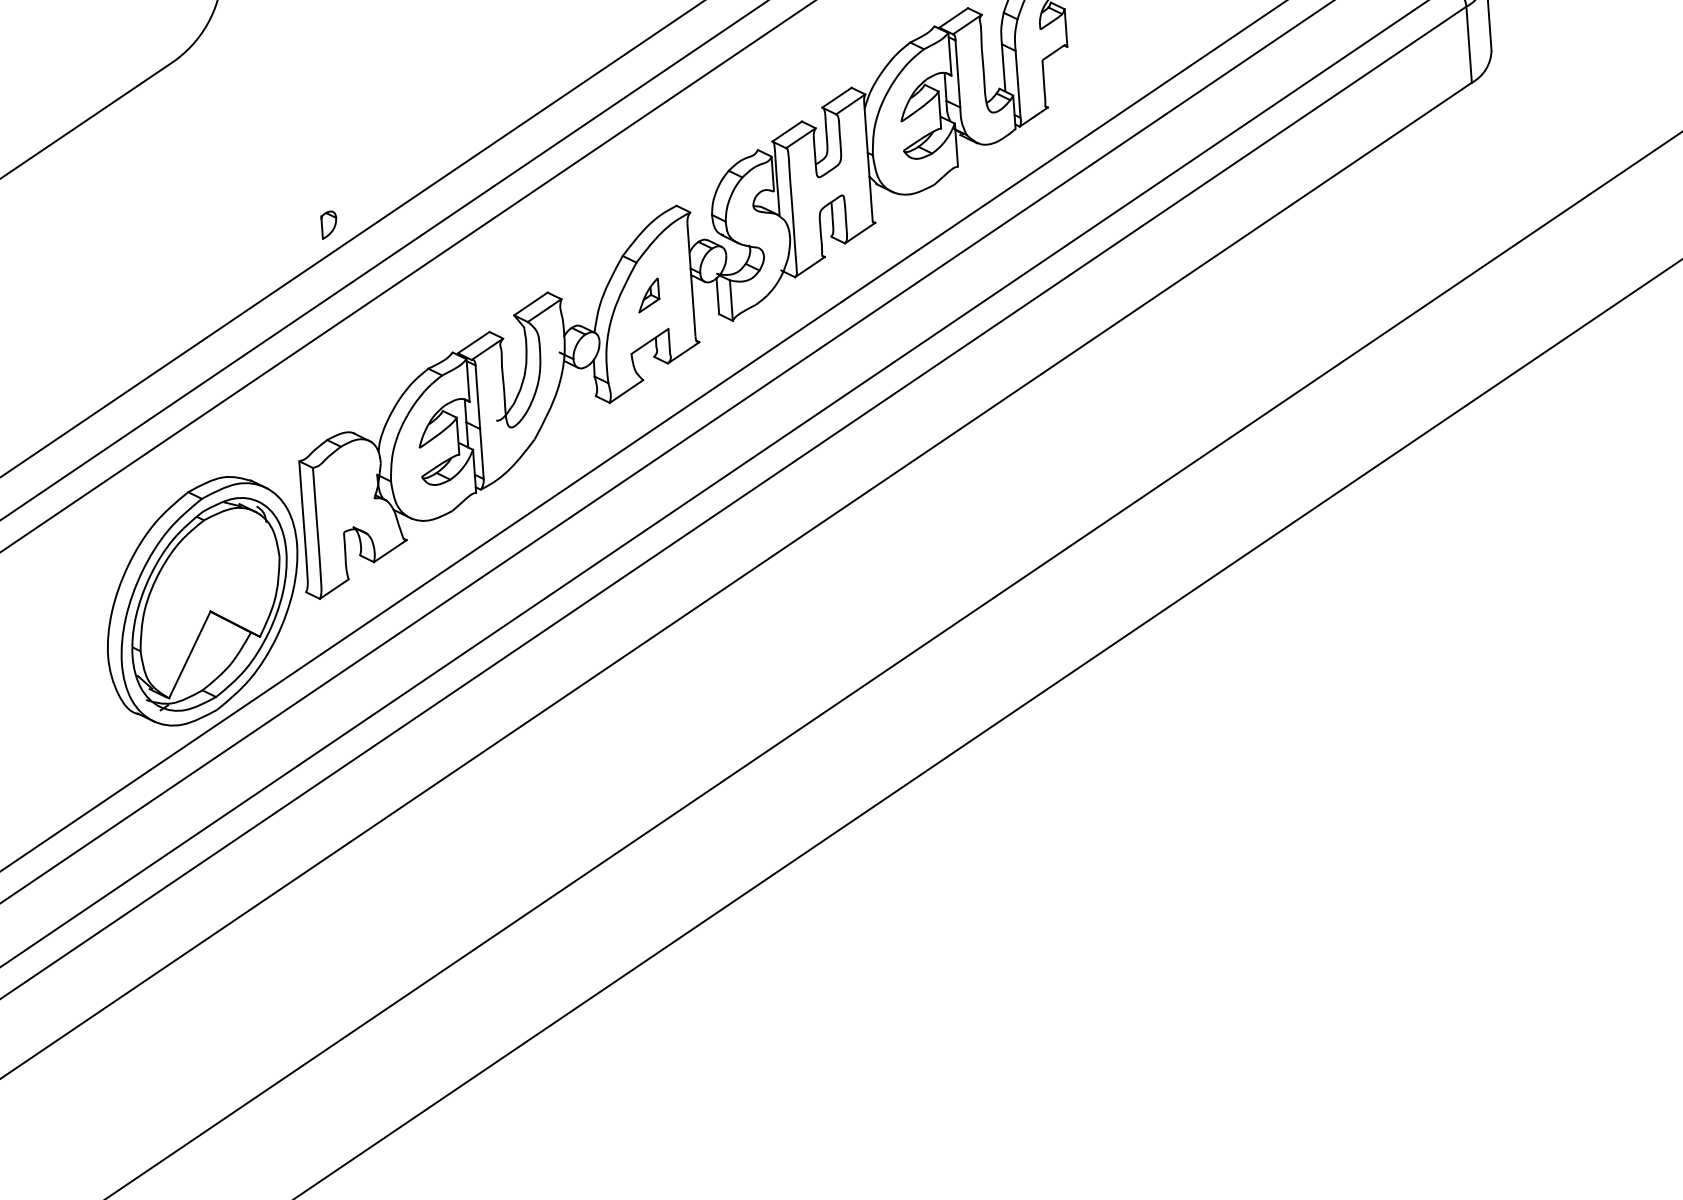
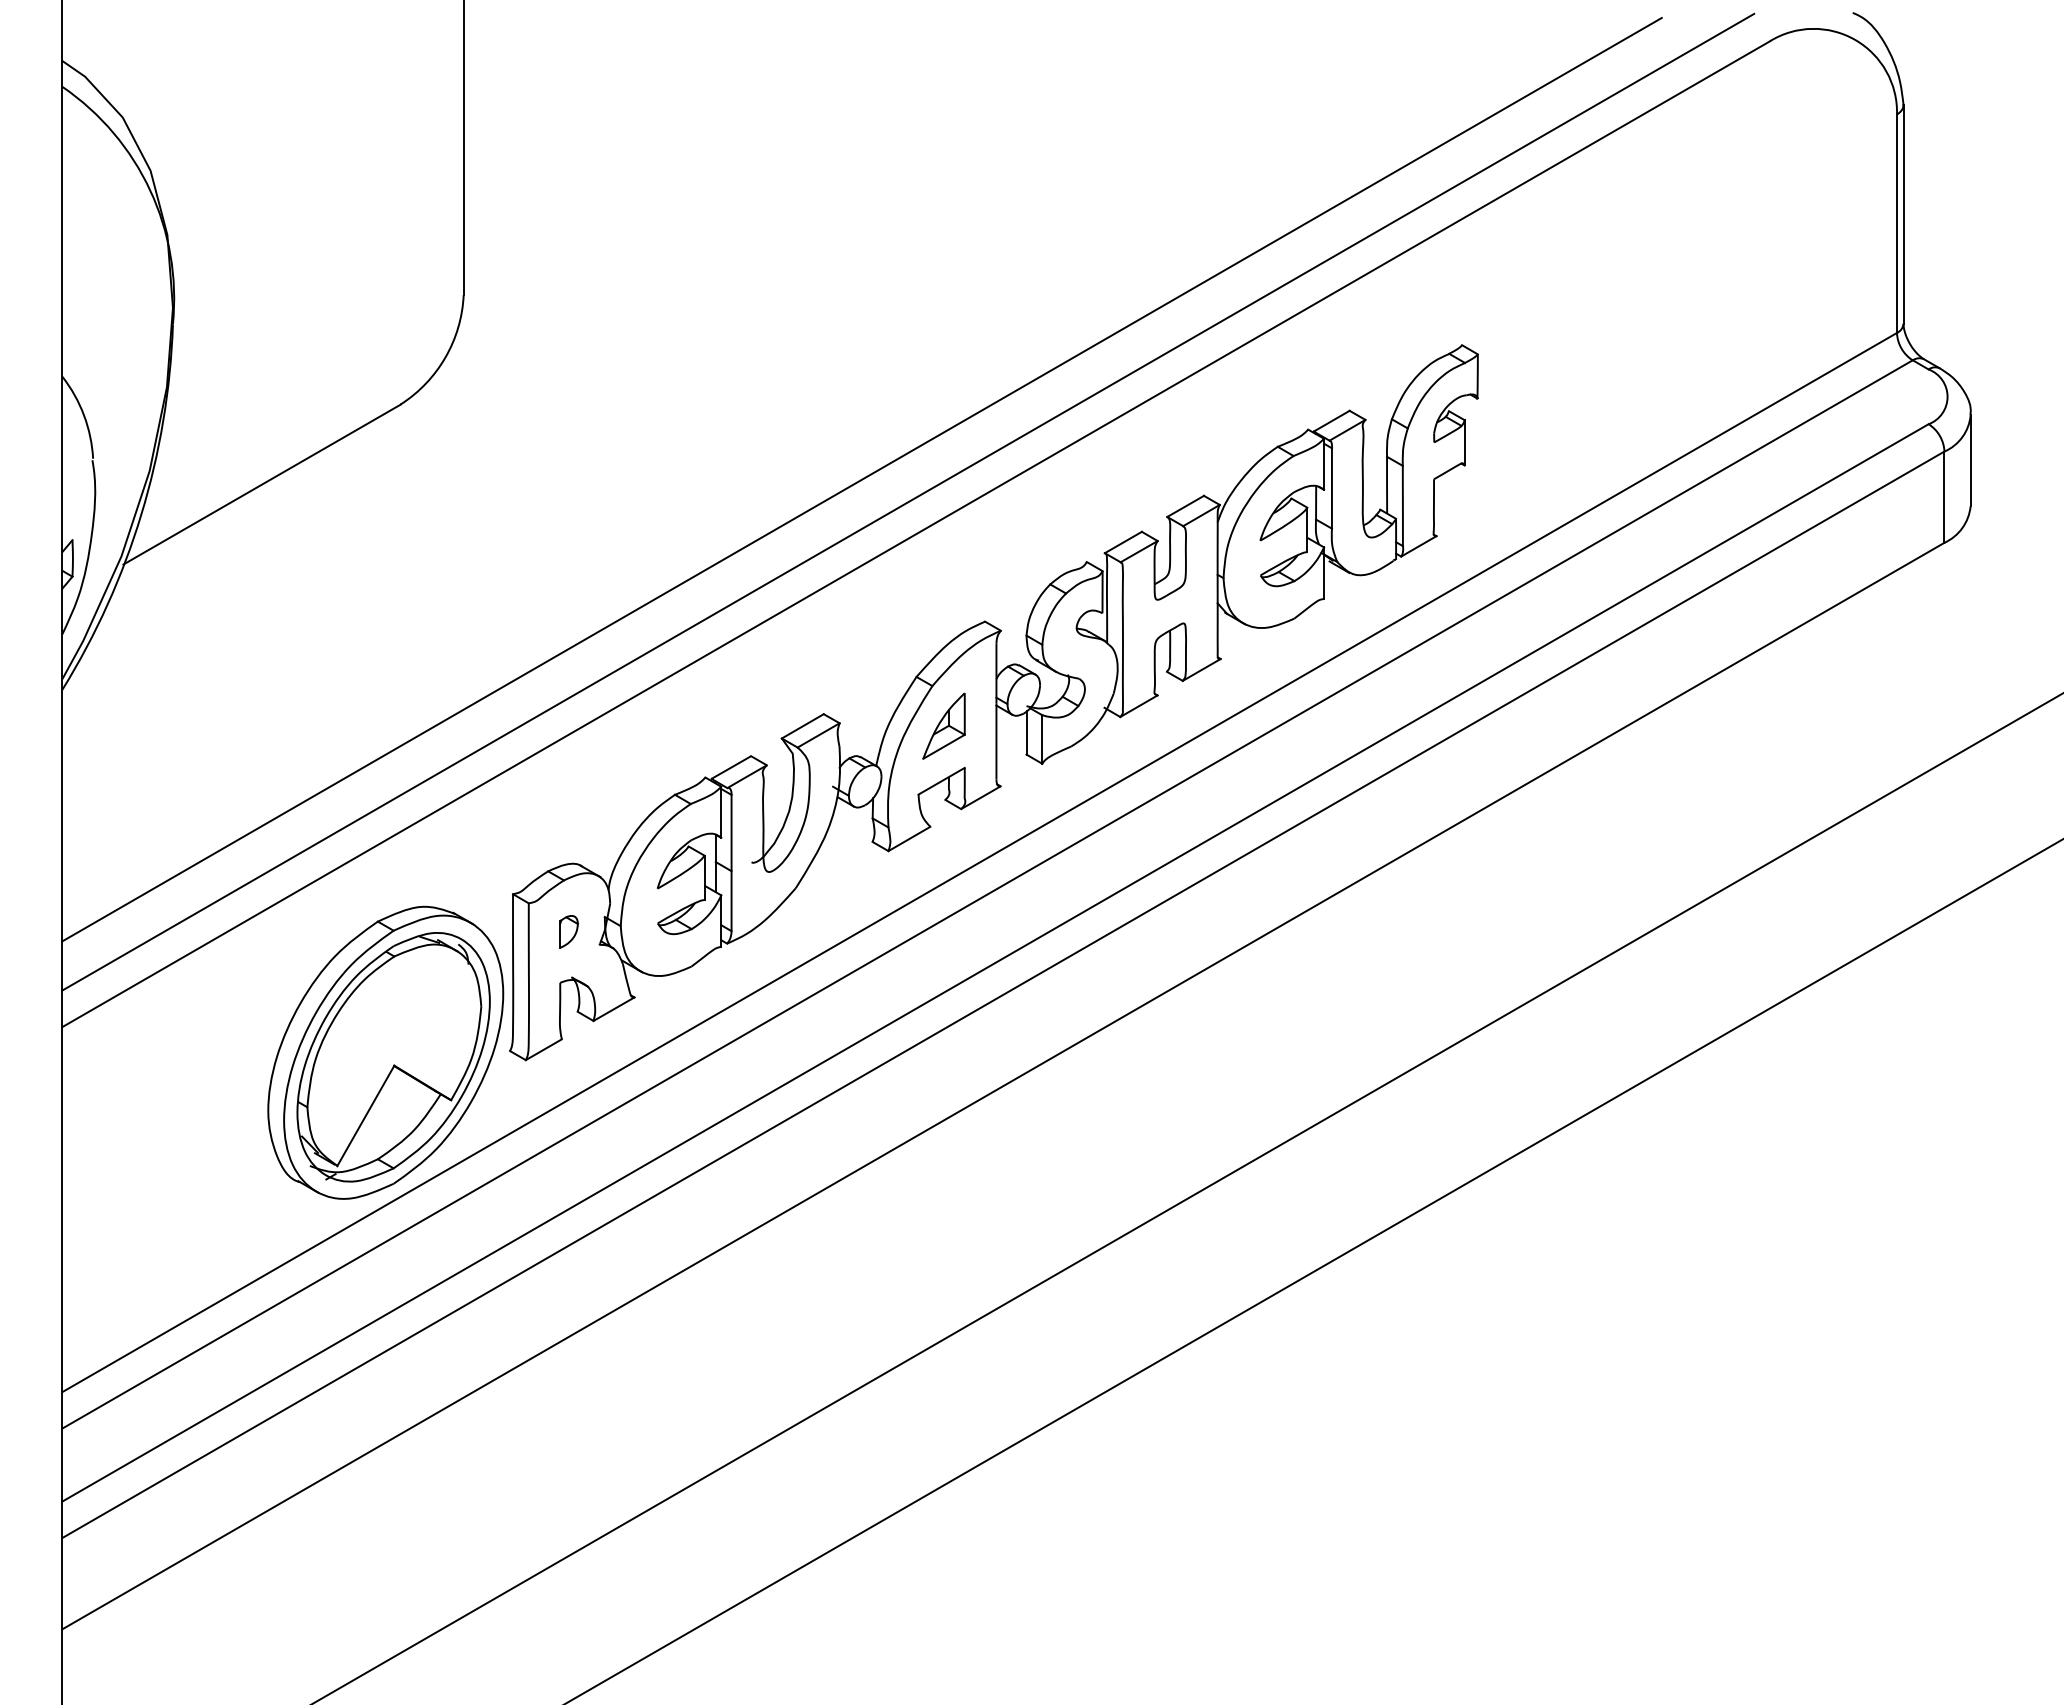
part: (328, 224) -> (568, 931), moved
part: (648, 294) -> (943, 725), size x1.67

